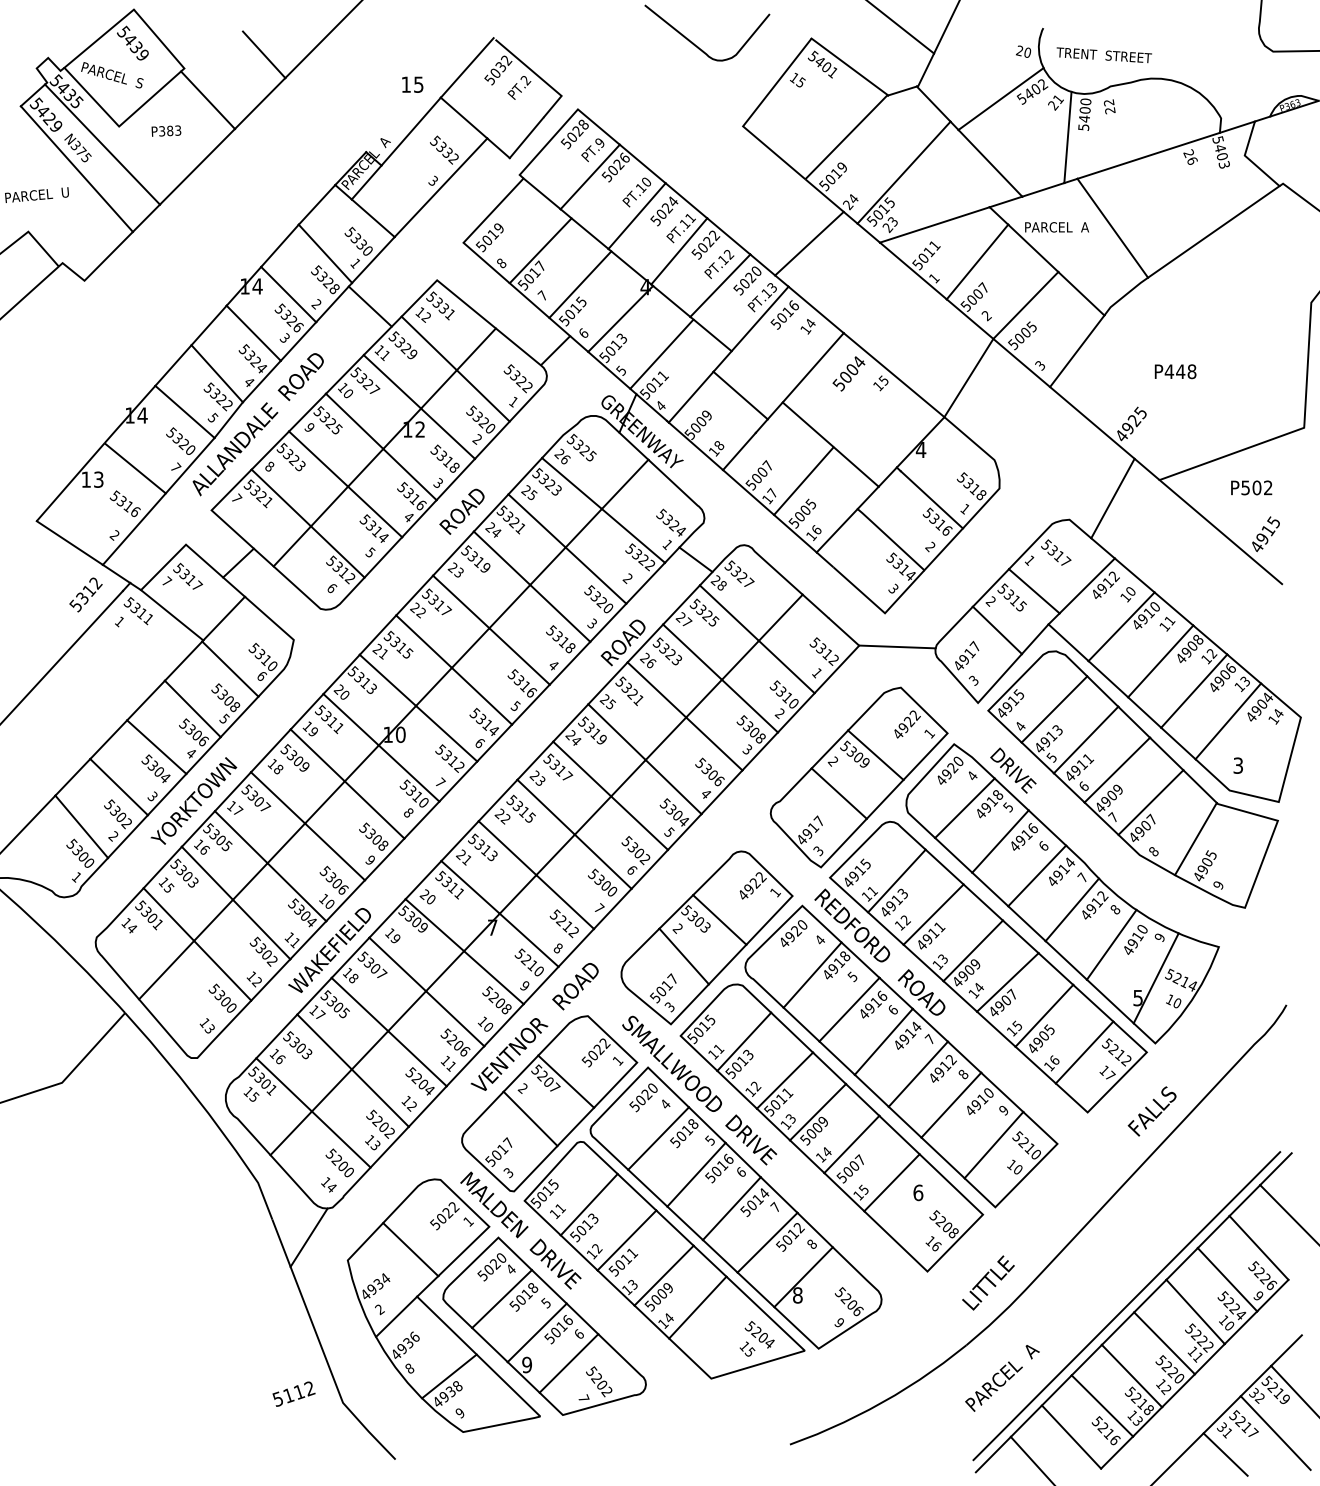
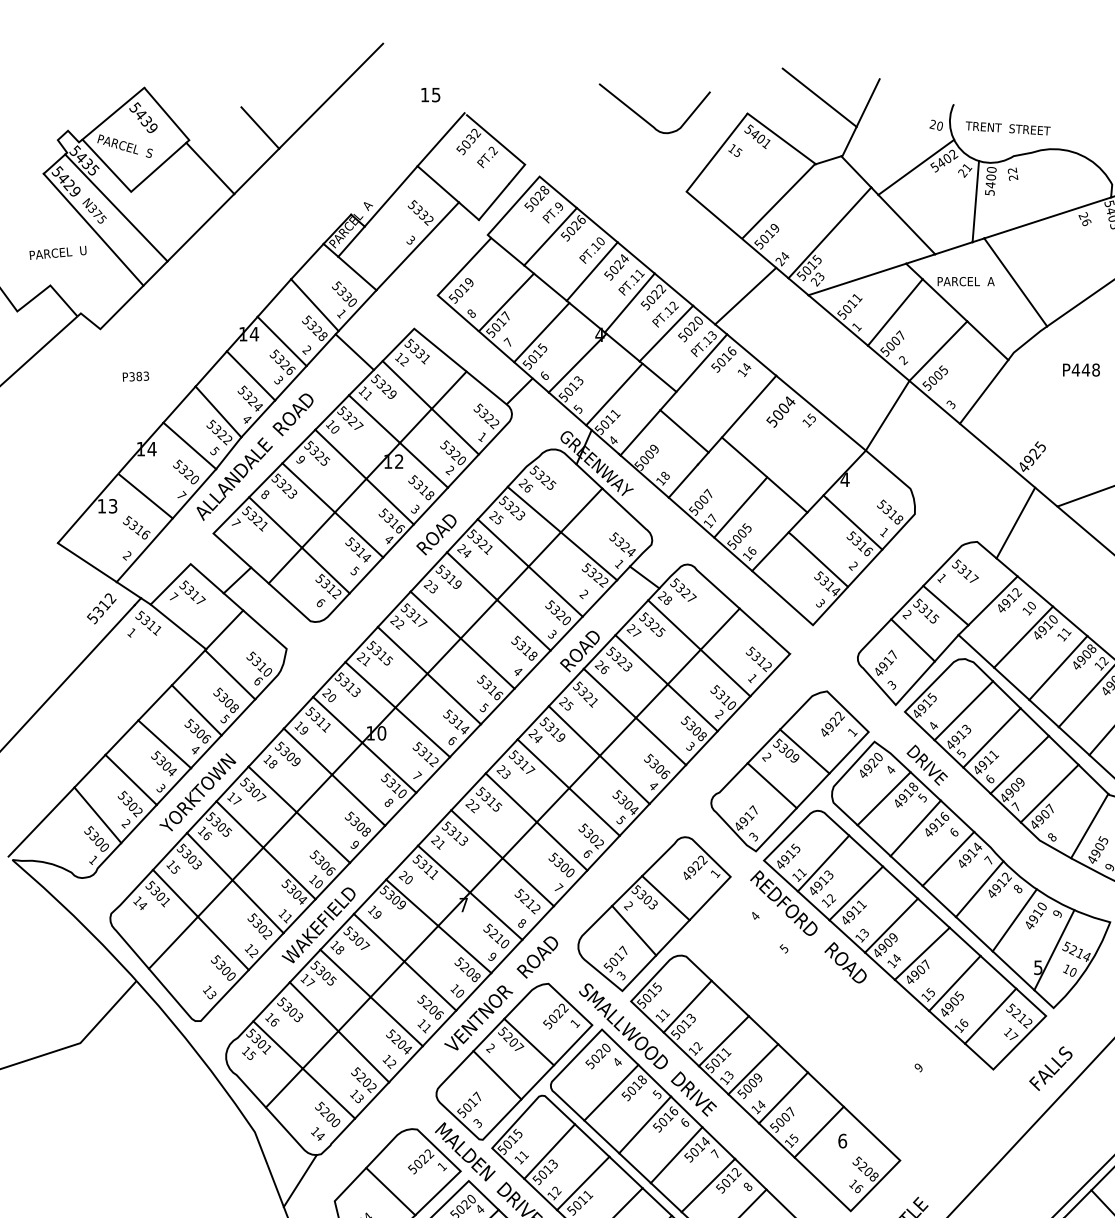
text: (412, 84) -> (430, 94), moved
text: (166, 130) -> (135, 376), moved
text: (1175, 371) -> (1081, 369), moved
line: (897, 646) -> (824, 654), removed
part: (901, 1056) -> (827, 1019), removed

